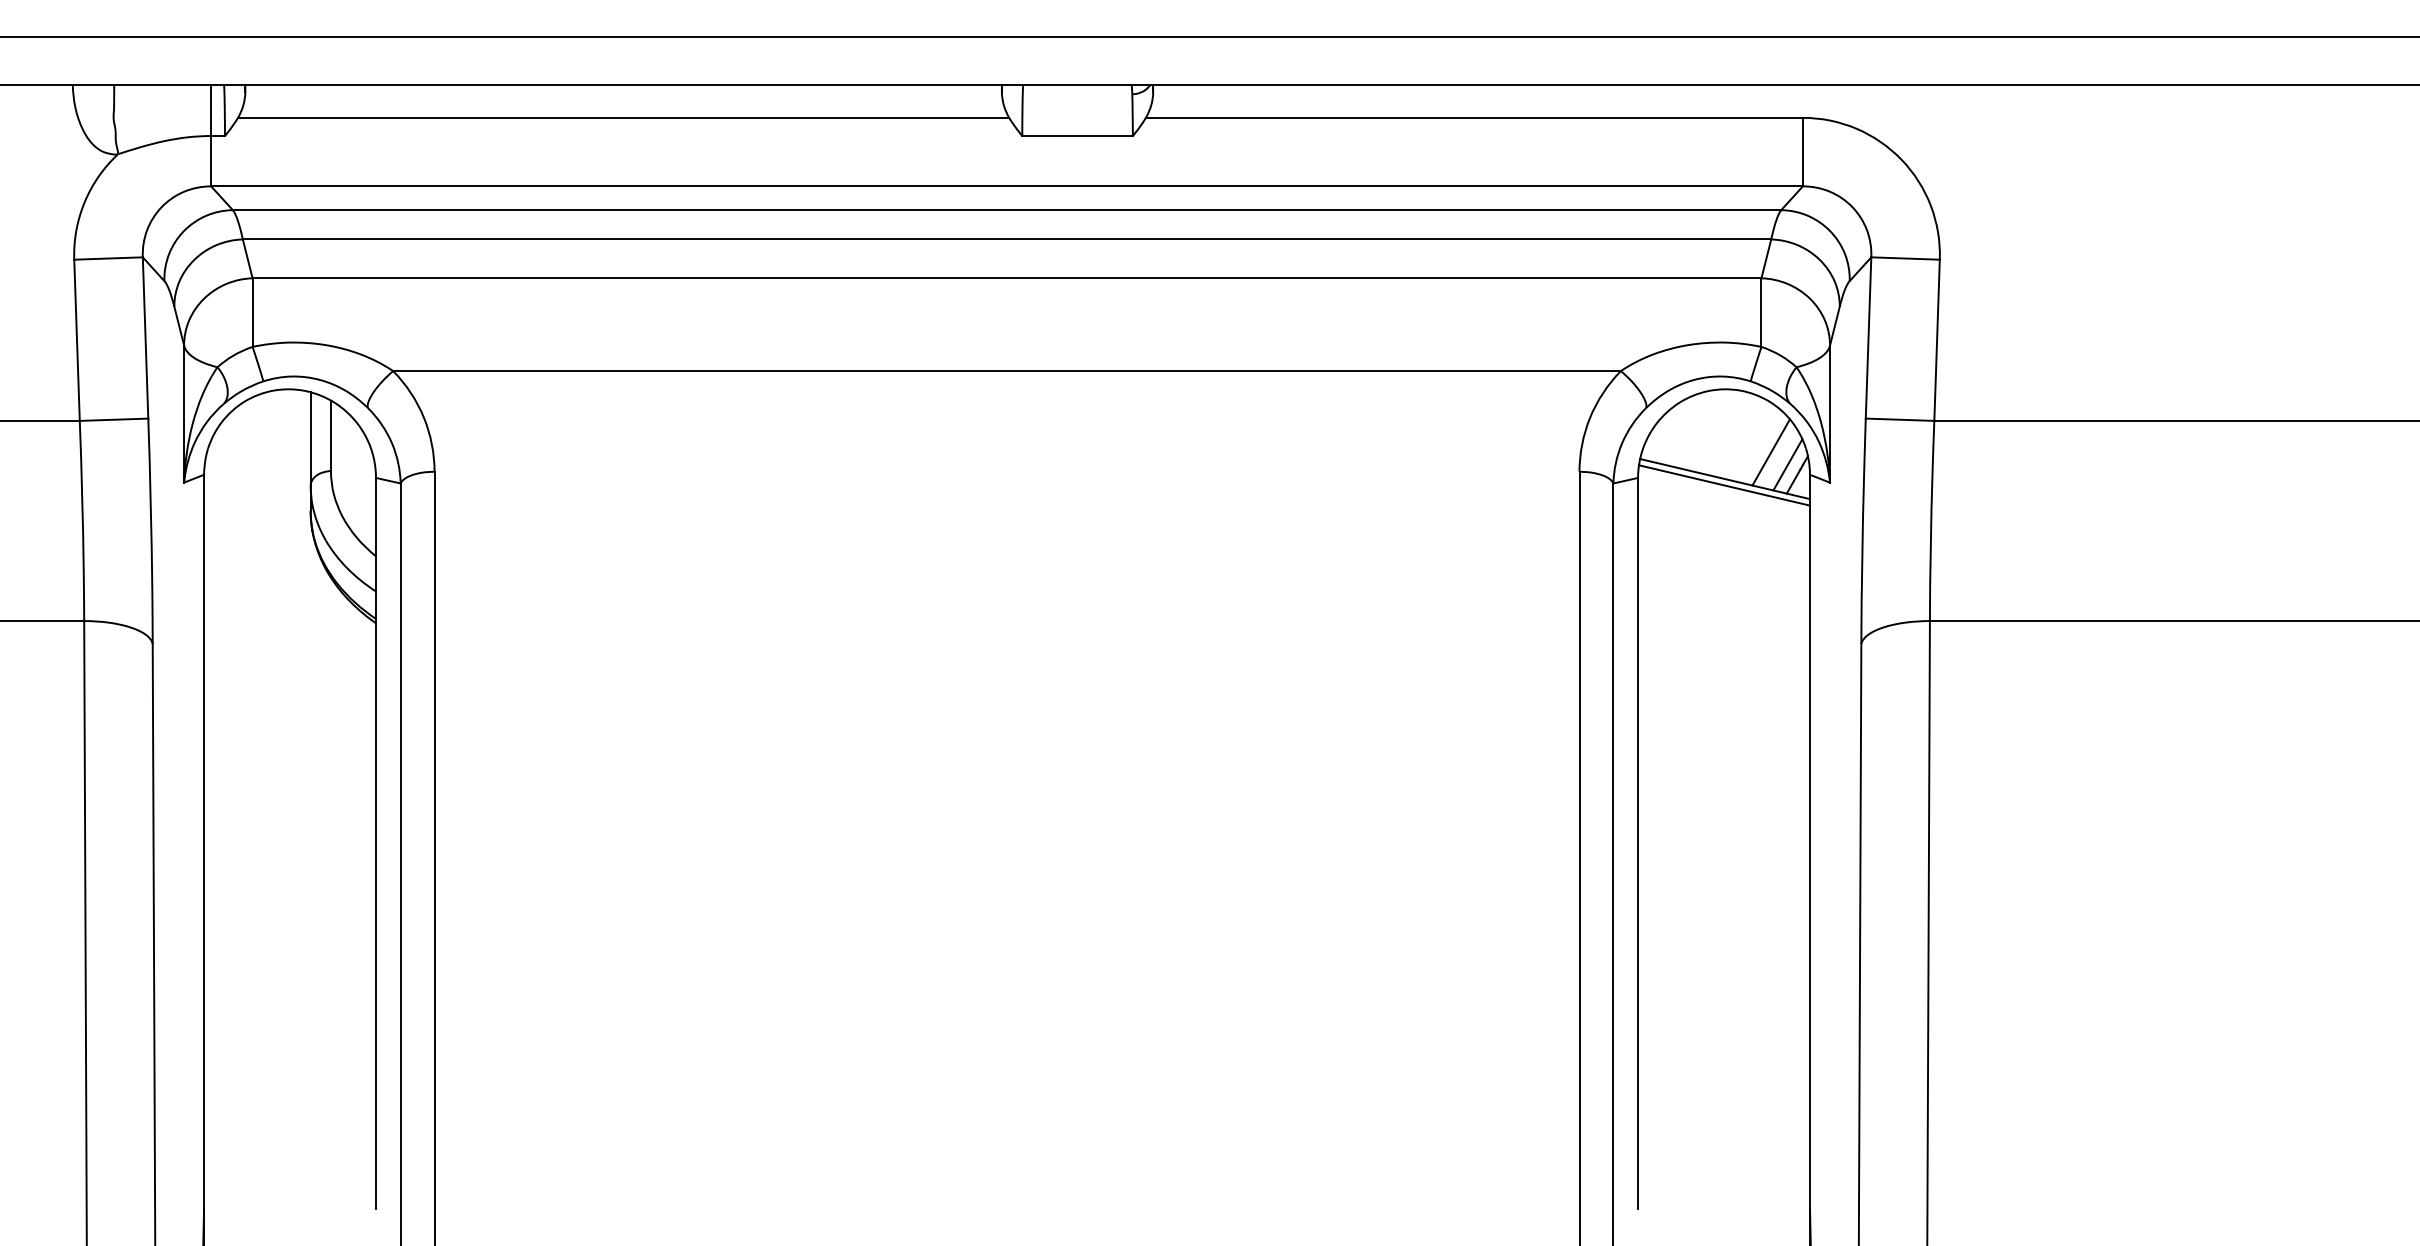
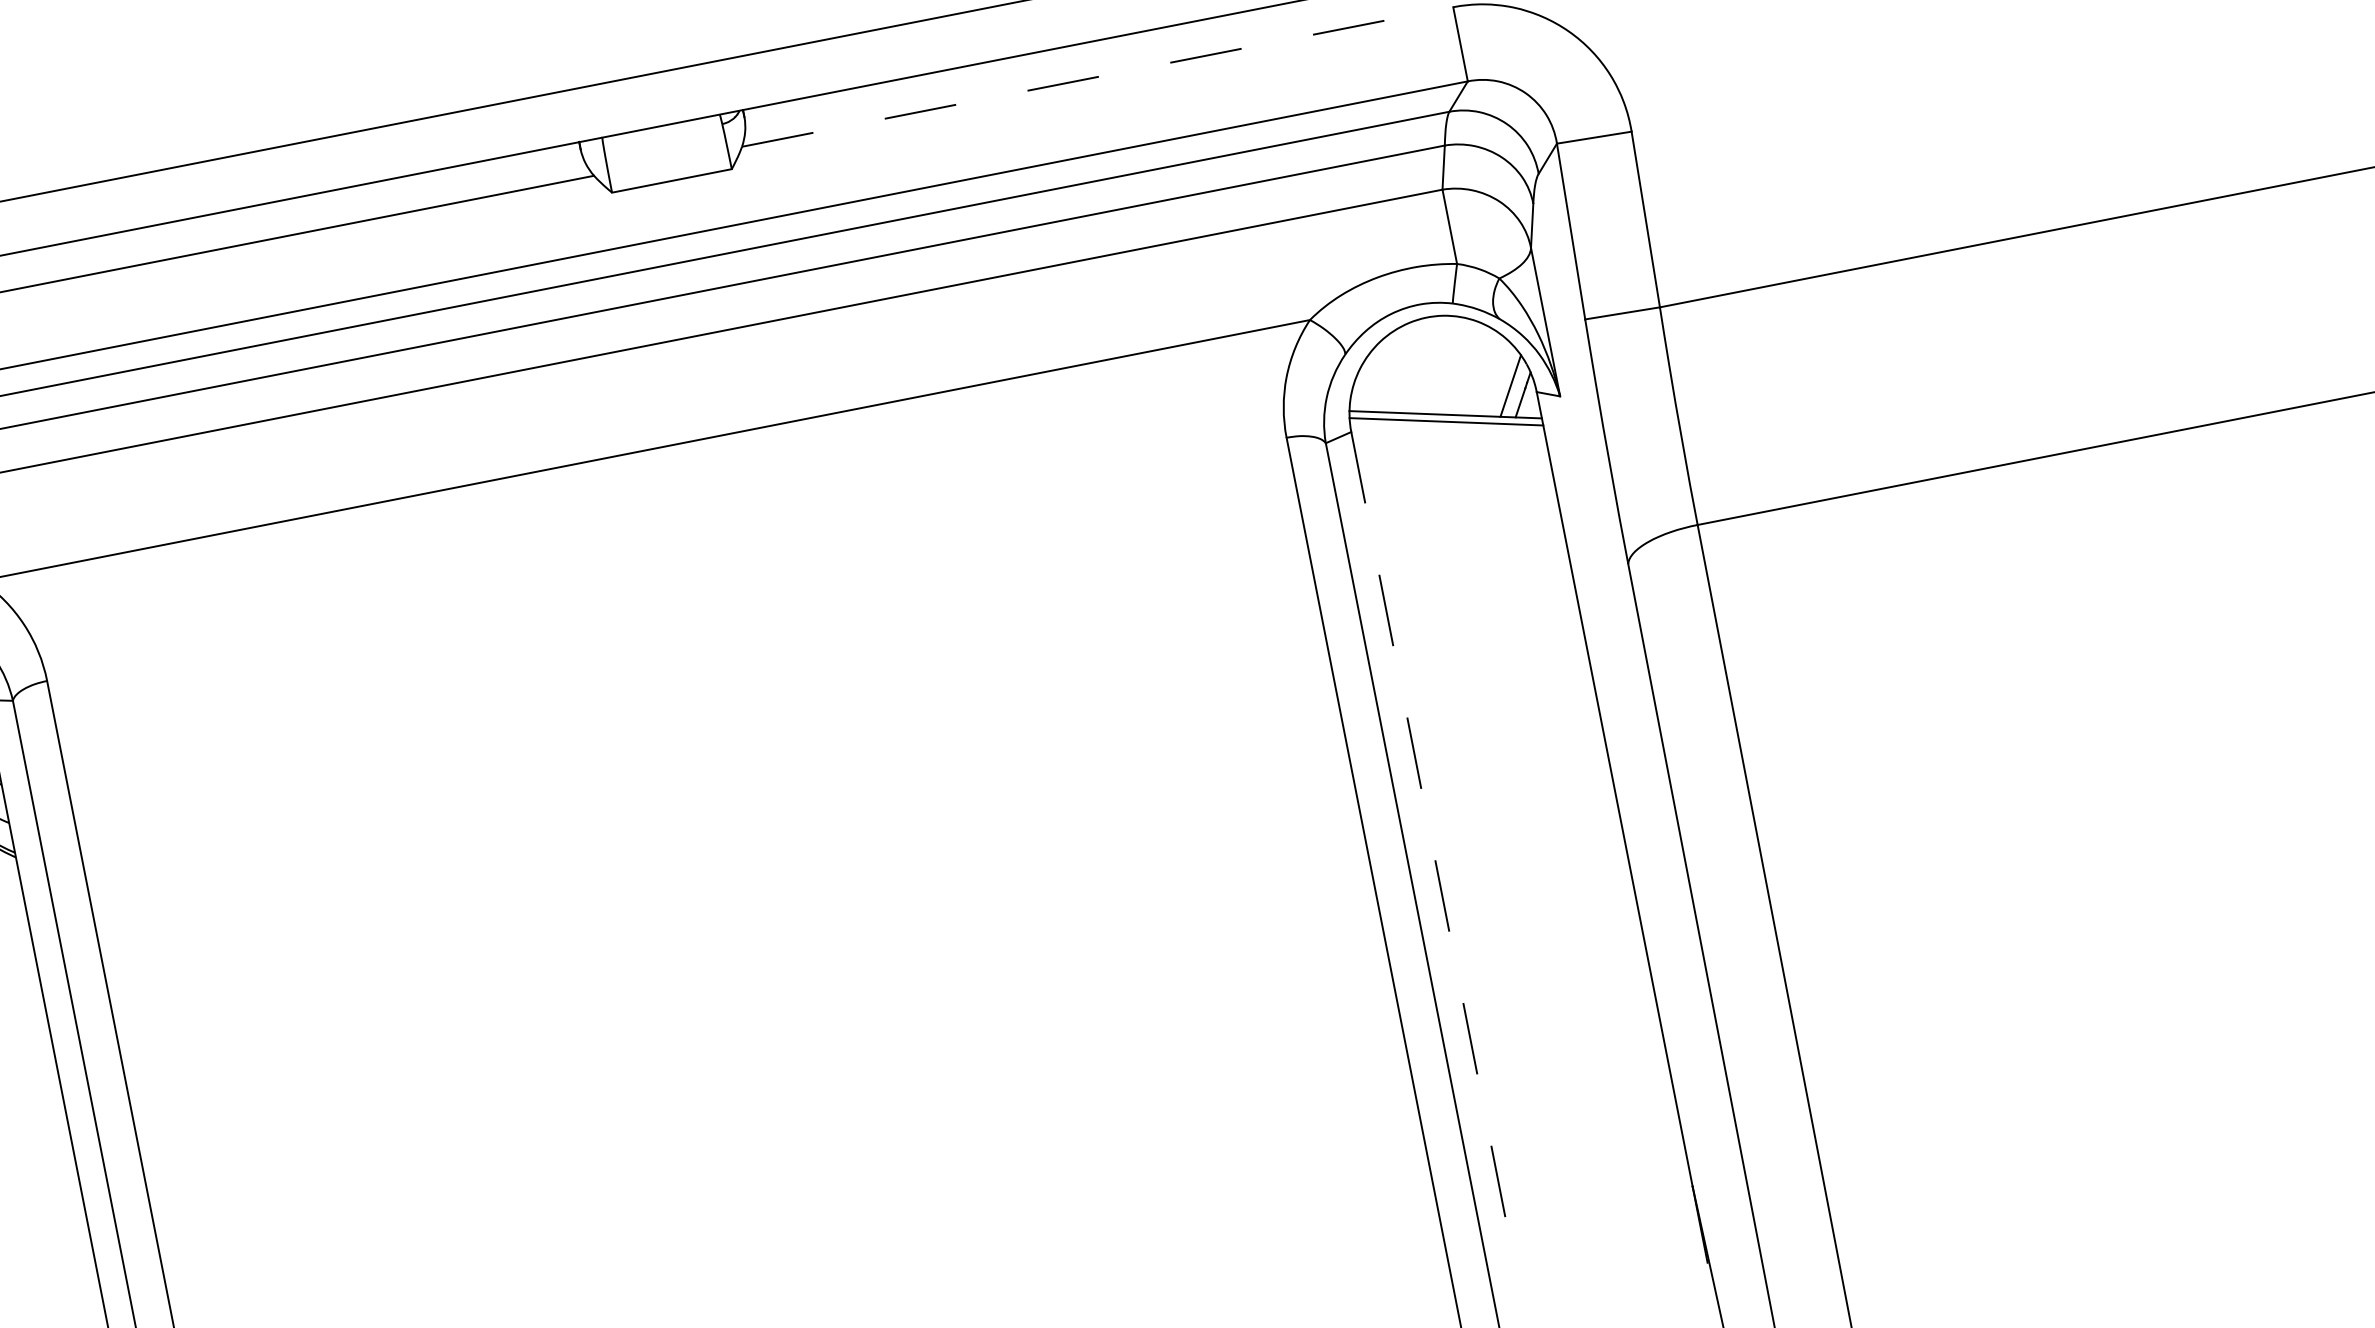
line: (1474, 117) -> (1097, 76), solid -> dashed
line: (1770, 452) -> (1489, 376), removed
line: (1638, 843) -> (1429, 827), solid -> dashed

